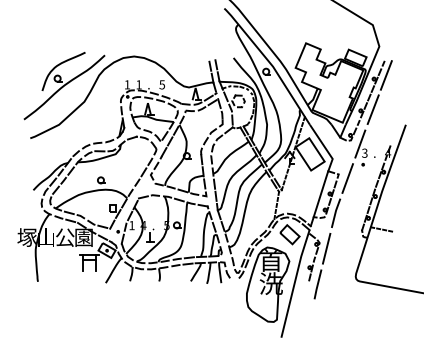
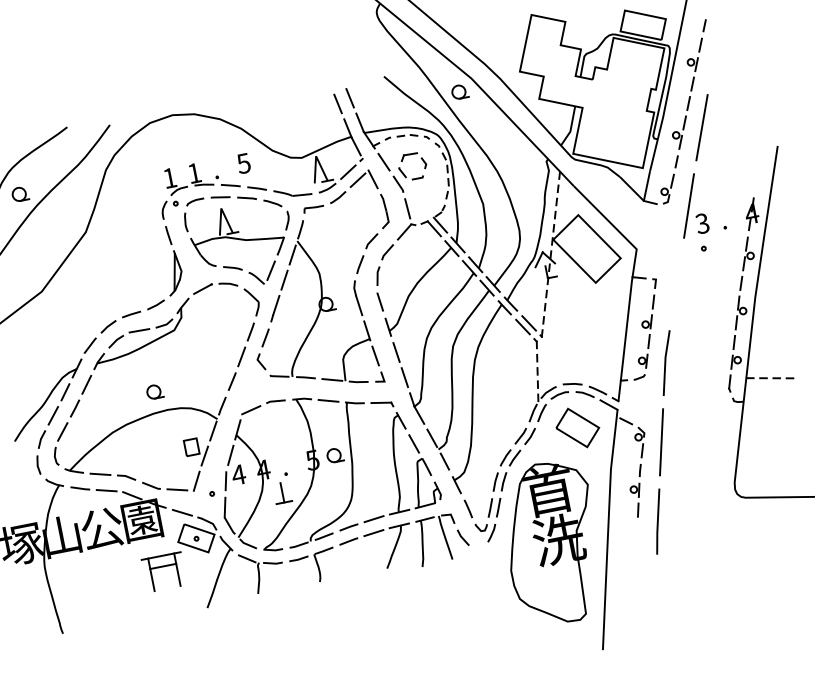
line: (385, 75) -> (713, 49), removed
line: (347, 178) -> (676, 284), removed
text: (131, 225) -> (237, 474), 1 -> 4

